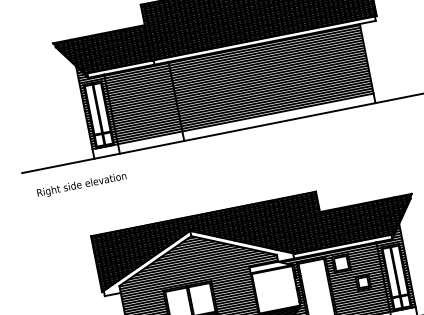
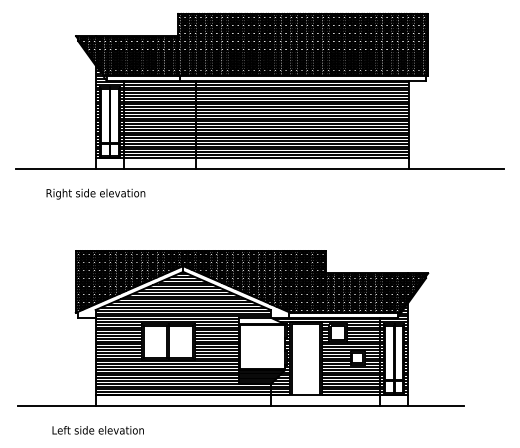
text: (81, 184) -> (95, 193), moved

